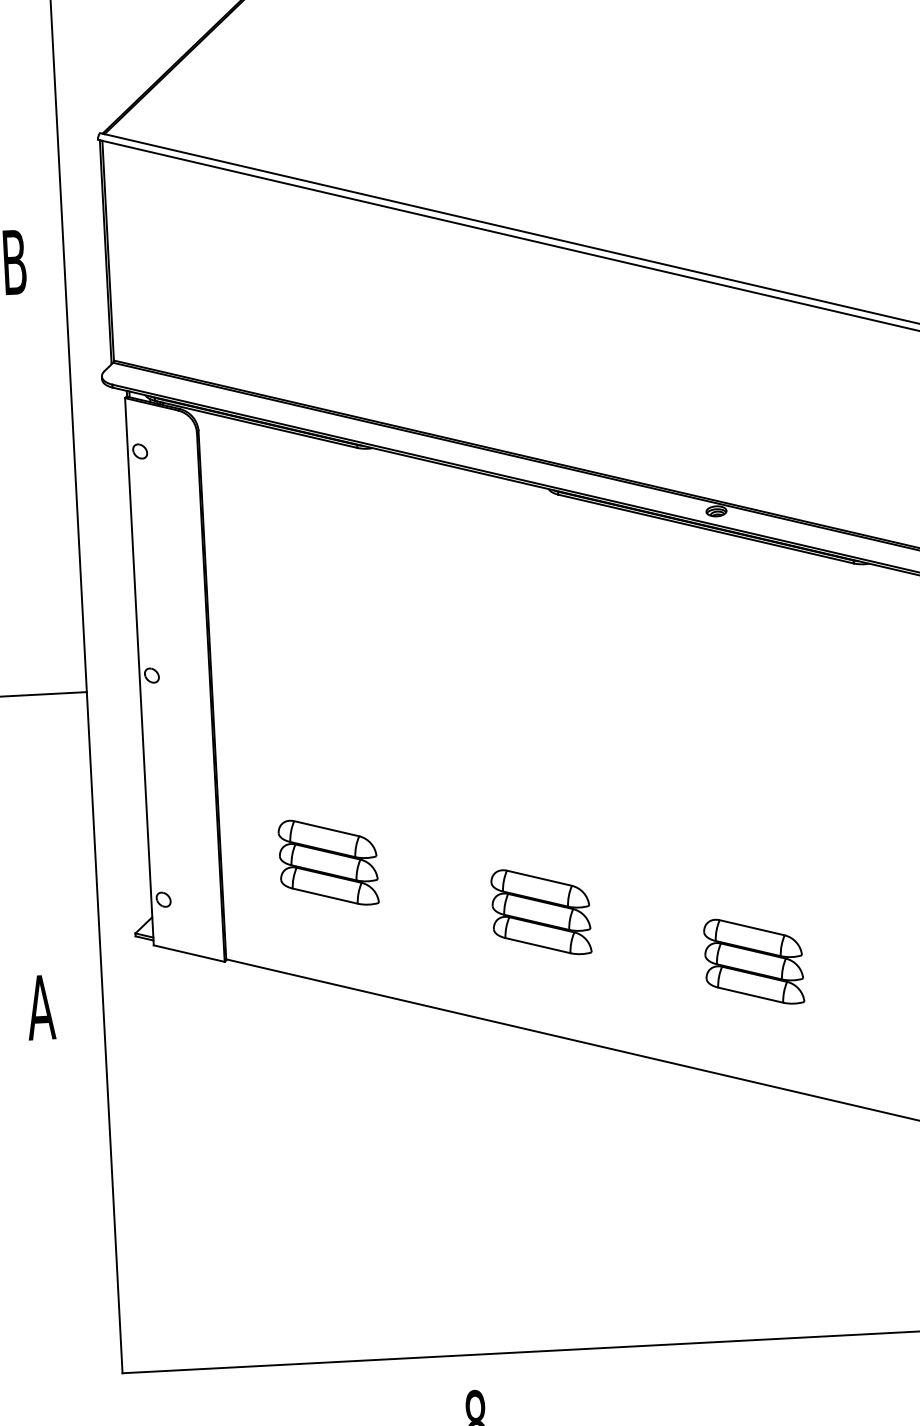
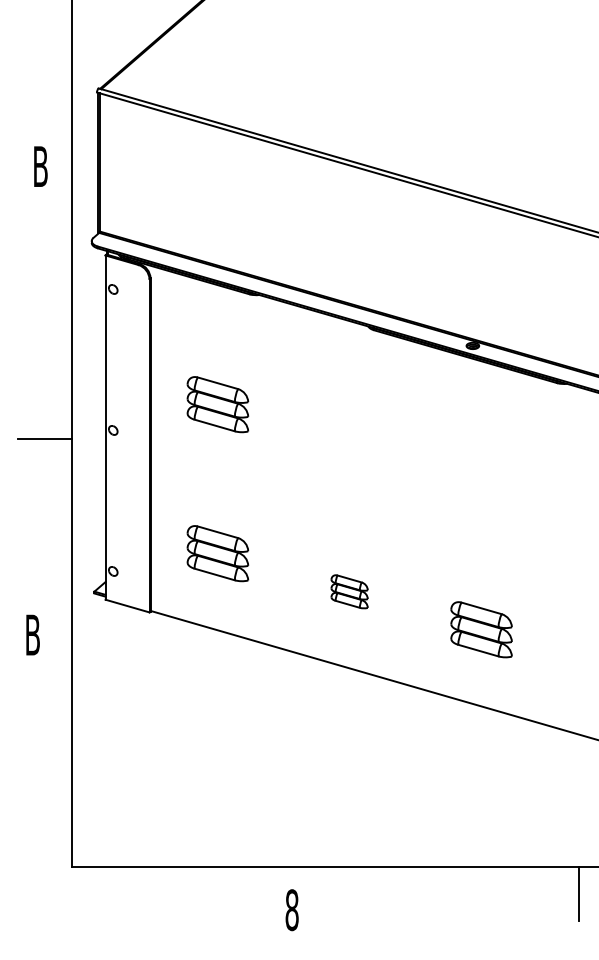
part: (315, 625) -> (217, 404), added
part: (540, 911) -> (349, 591), size x0.6
text: (40, 1006) -> (32, 634), A -> B

